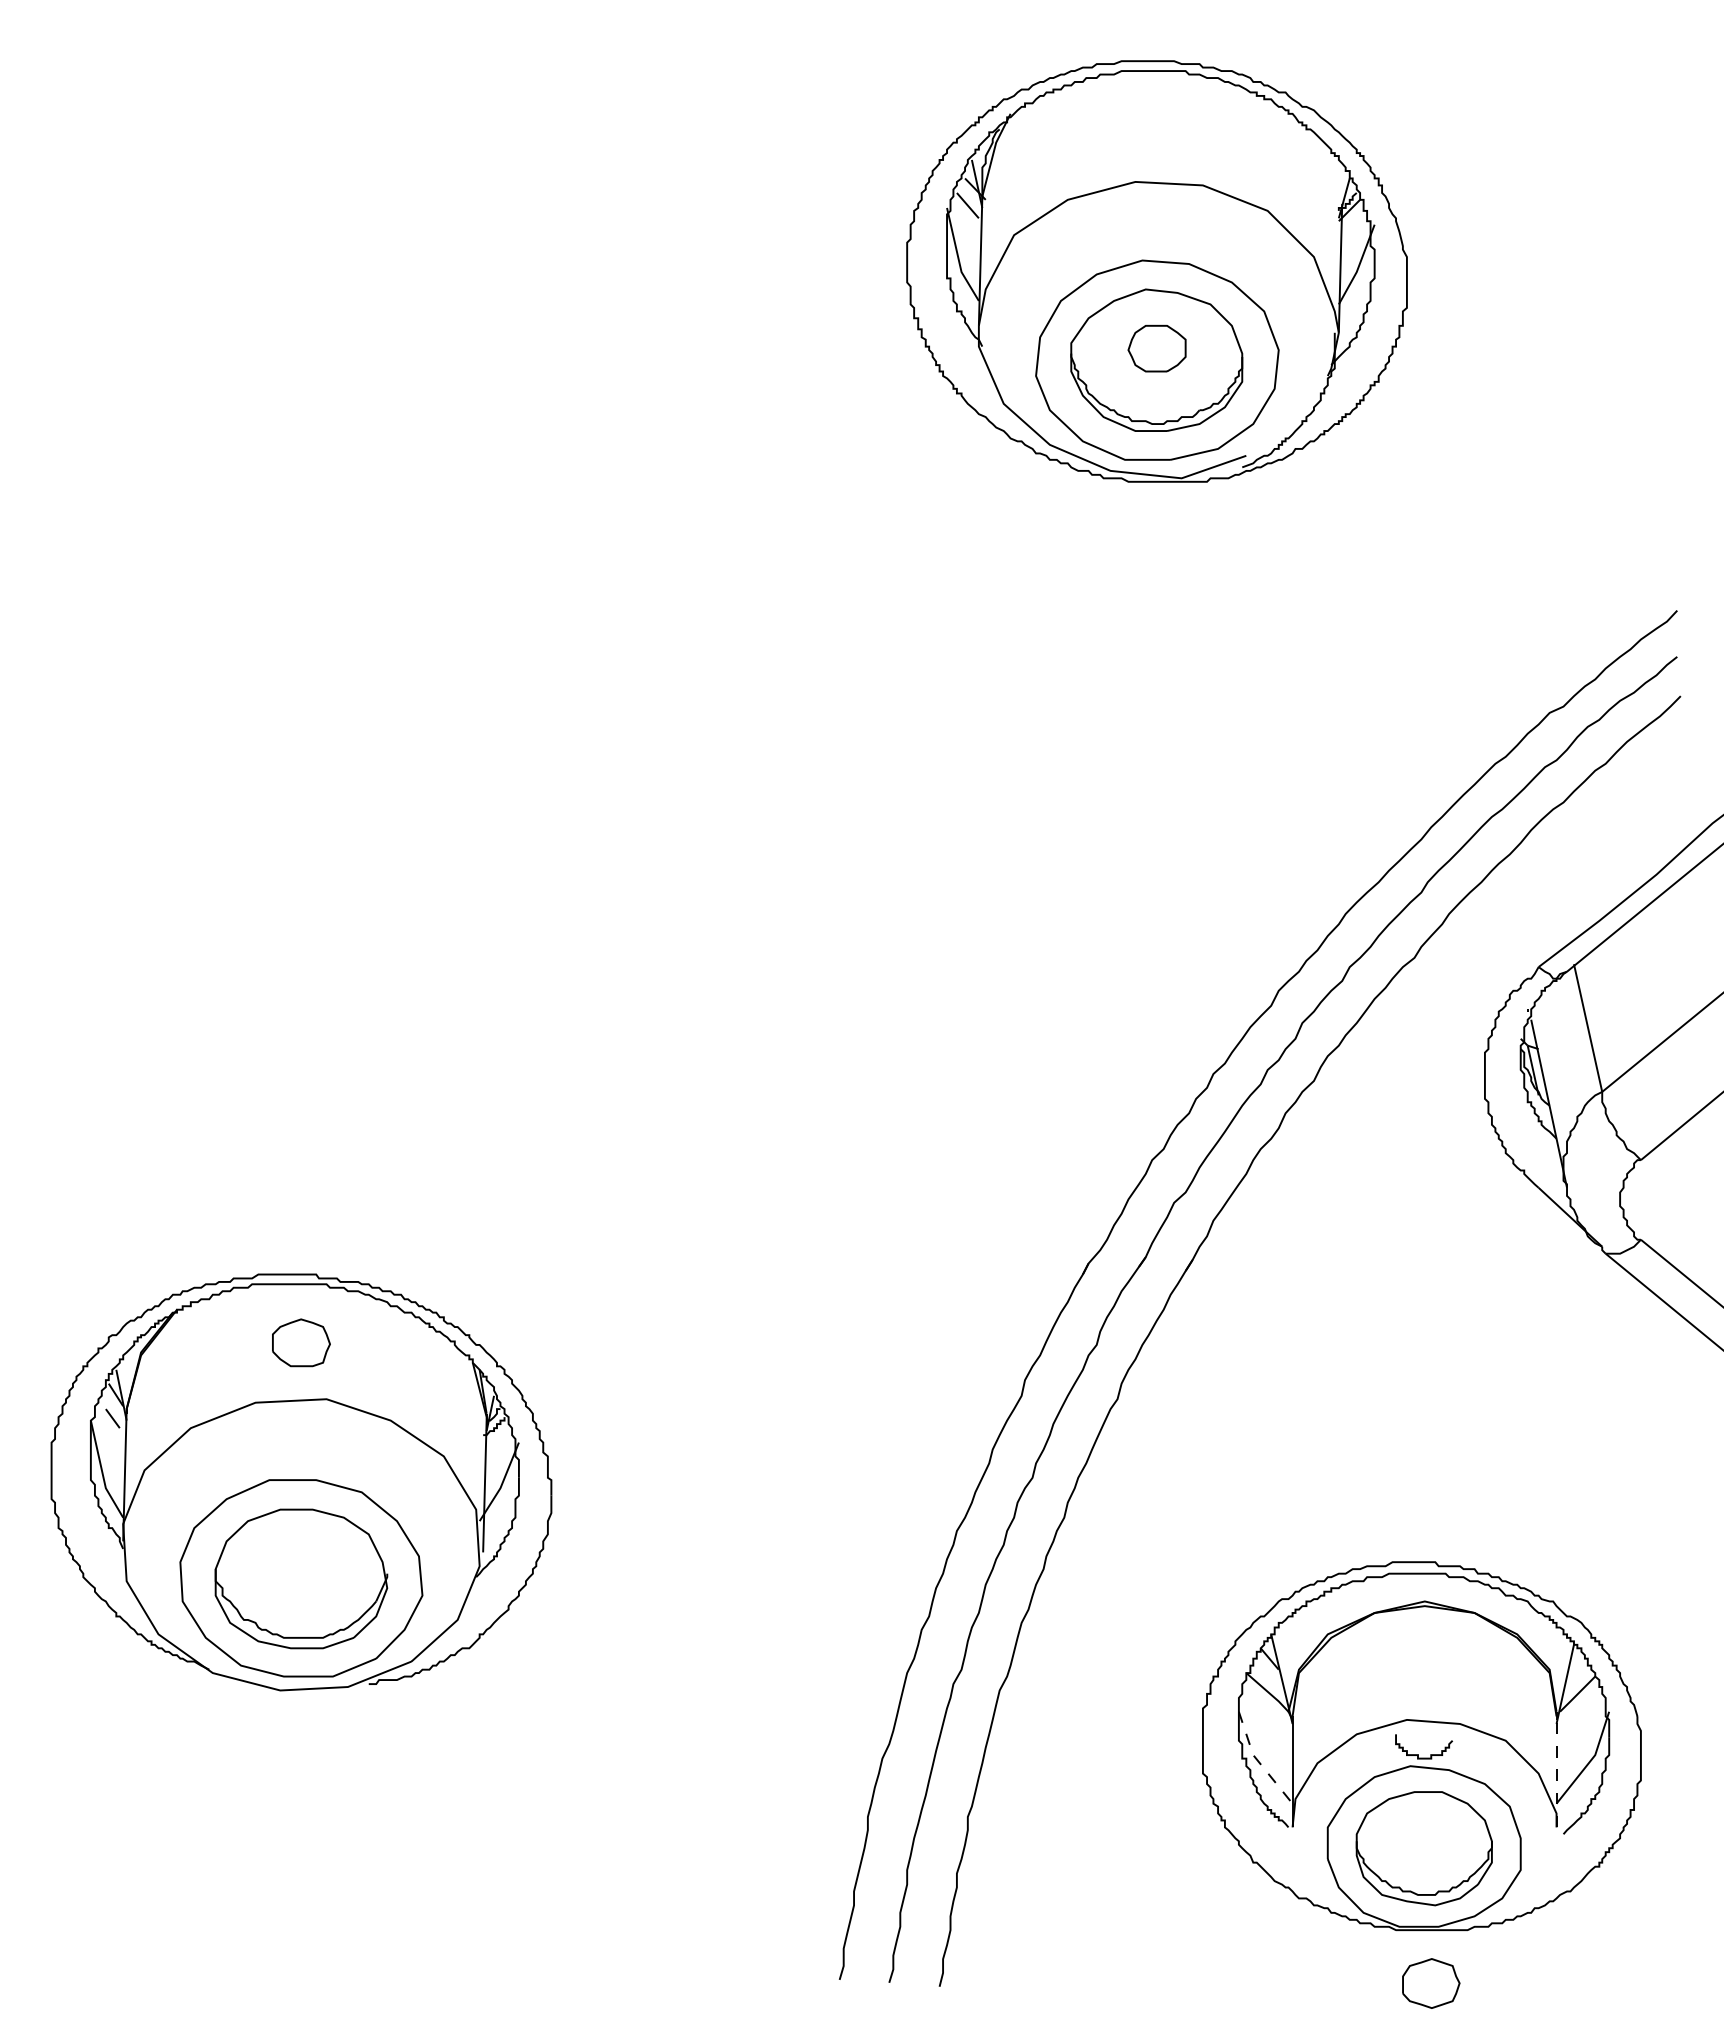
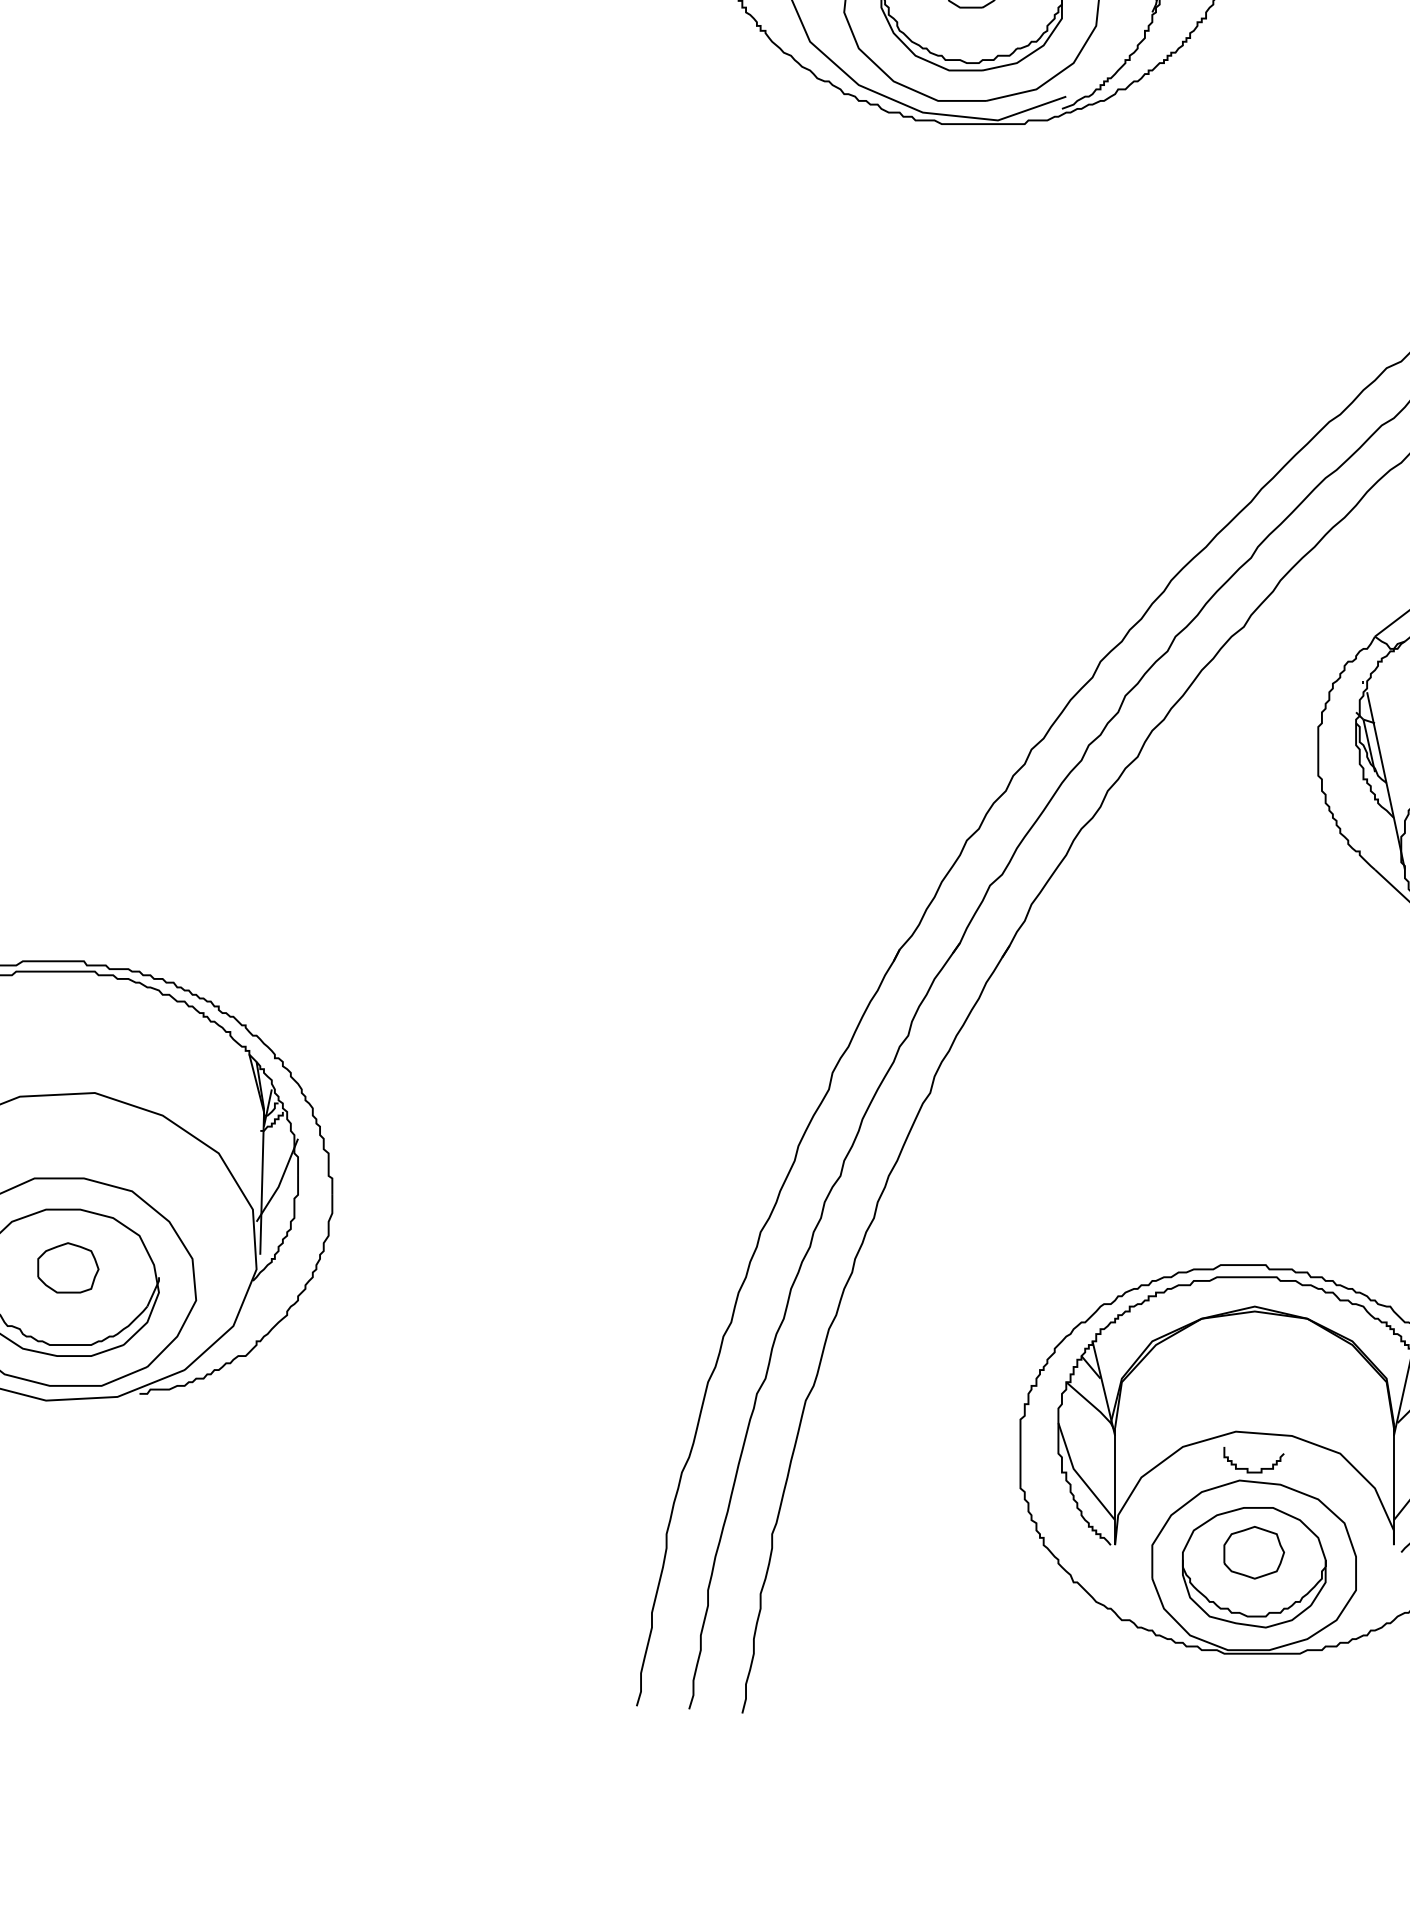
part: (301, 1342) -> (68, 1267), moved
line: (1258, 1761) -> (1079, 1475), dashed -> solid
line: (1556, 1771) -> (1393, 1486), dashed -> solid
part: (1431, 1983) -> (1254, 1552), moved

